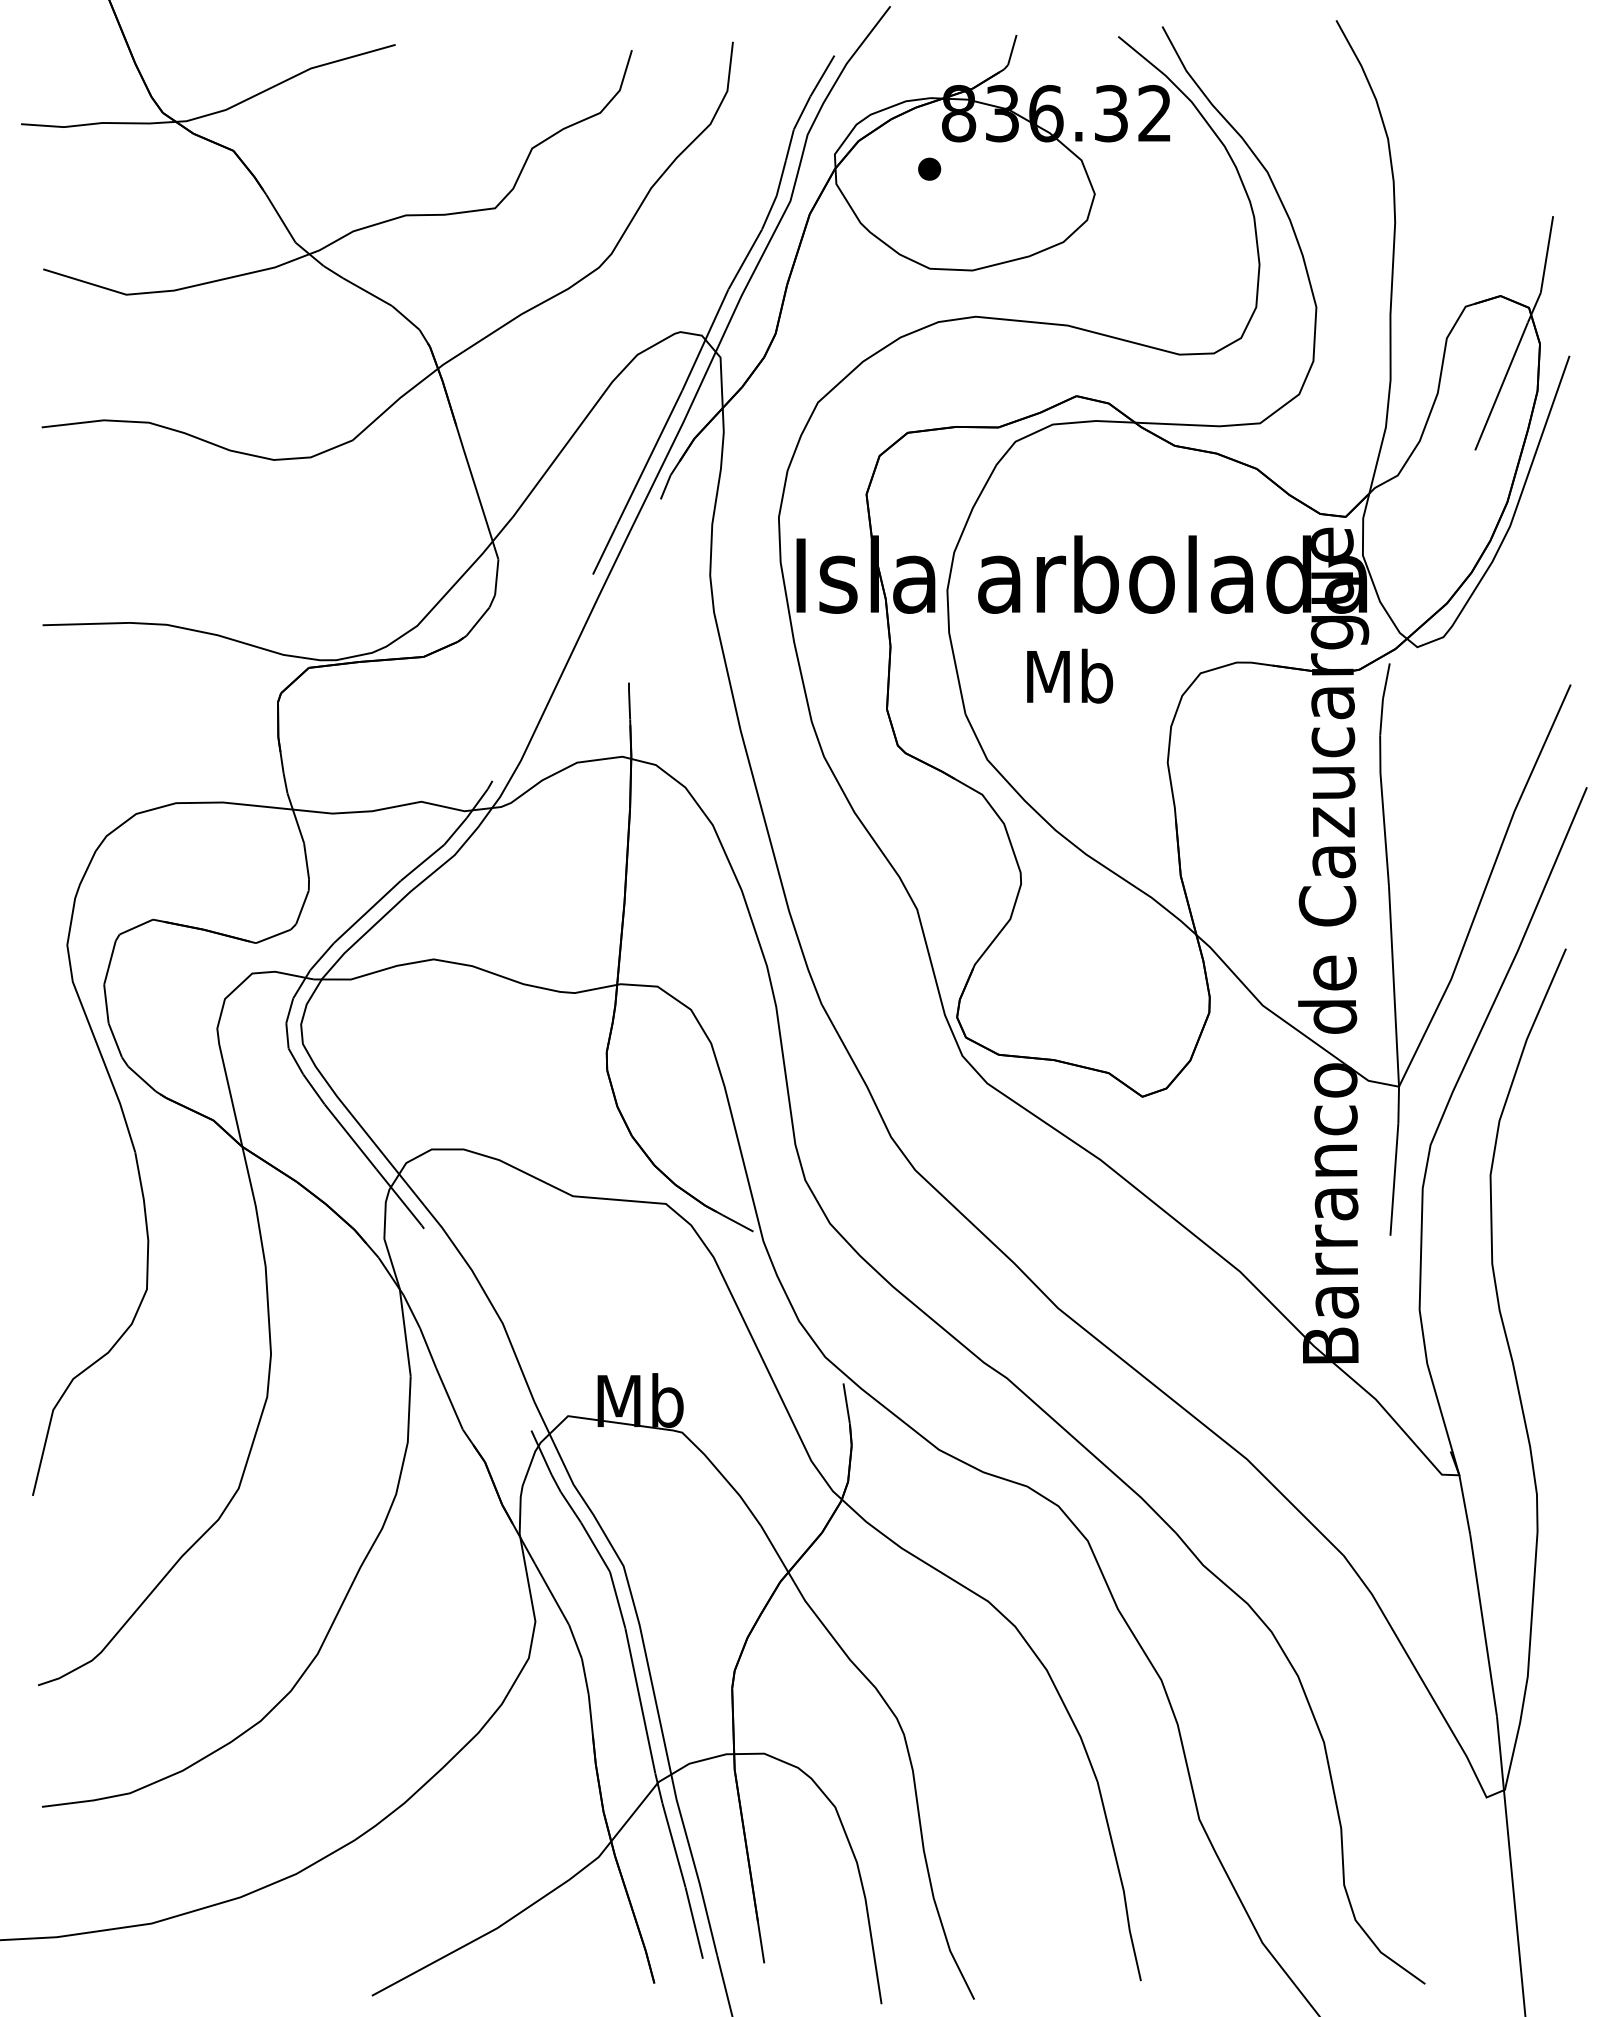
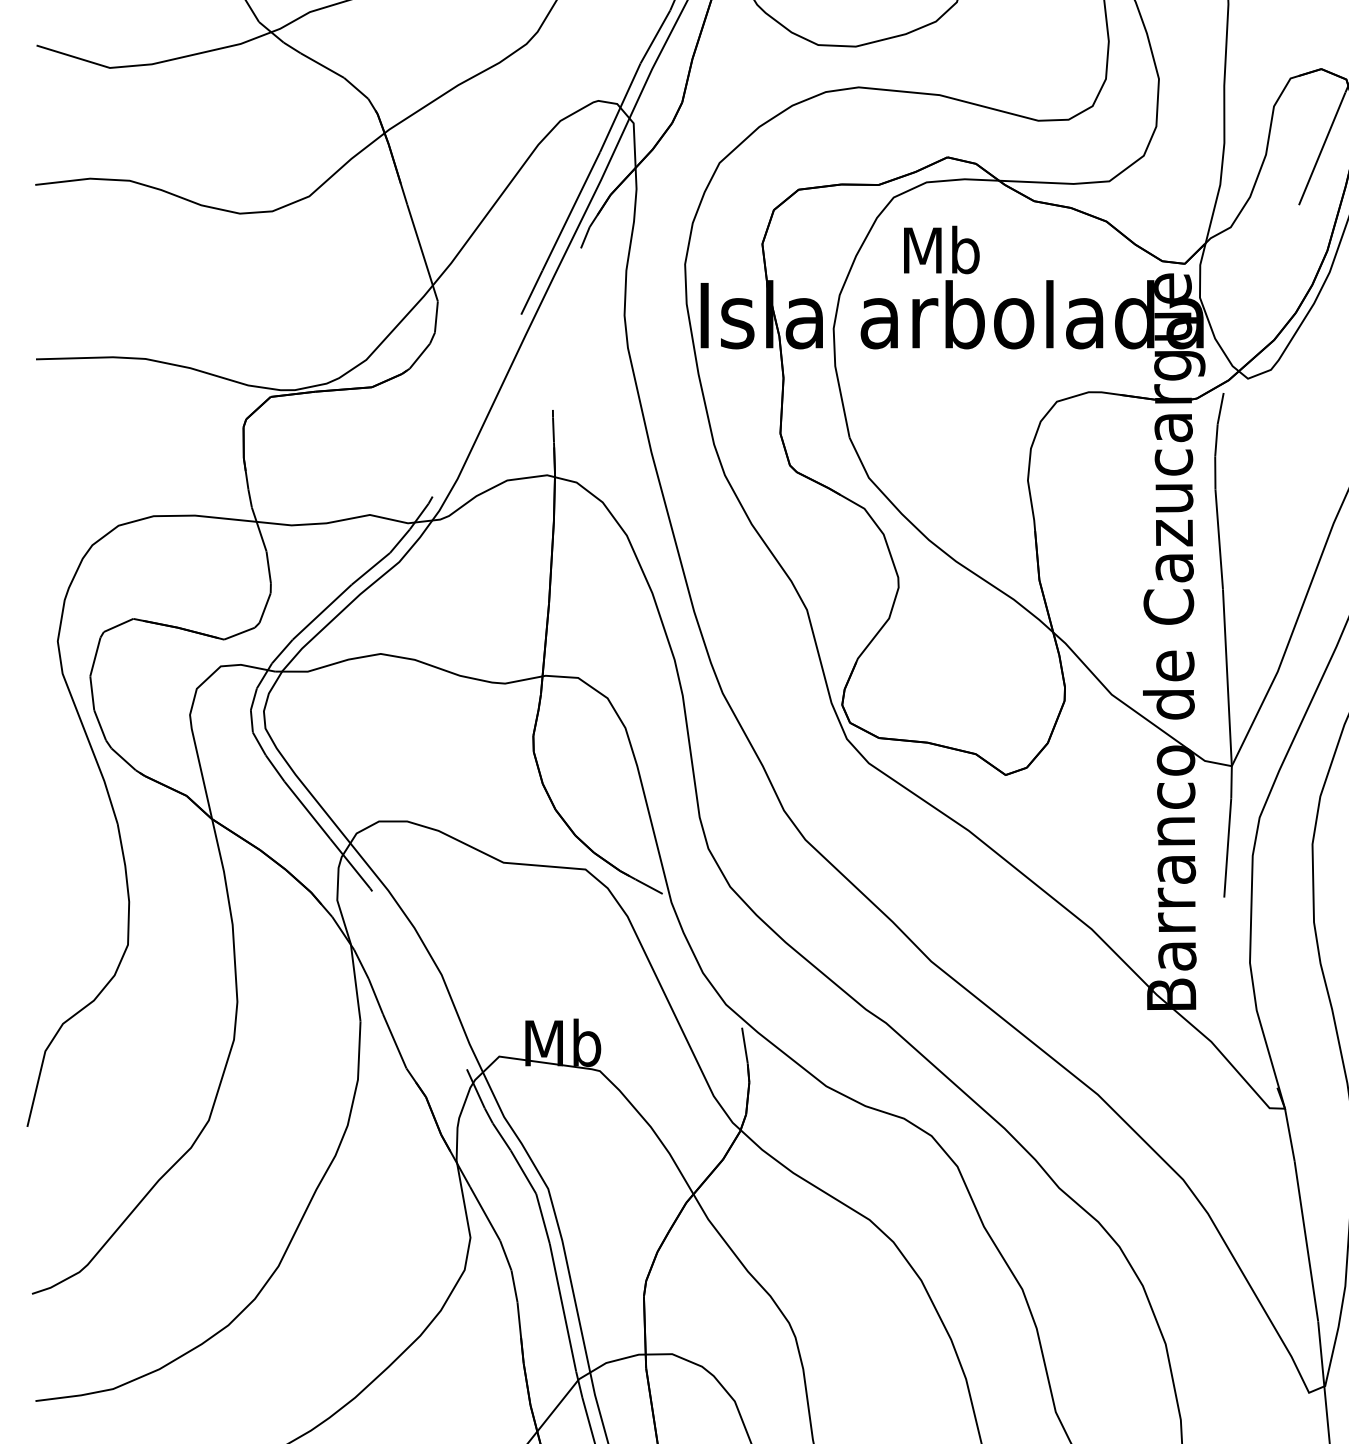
text: (1070, 675) -> (942, 249), moved

